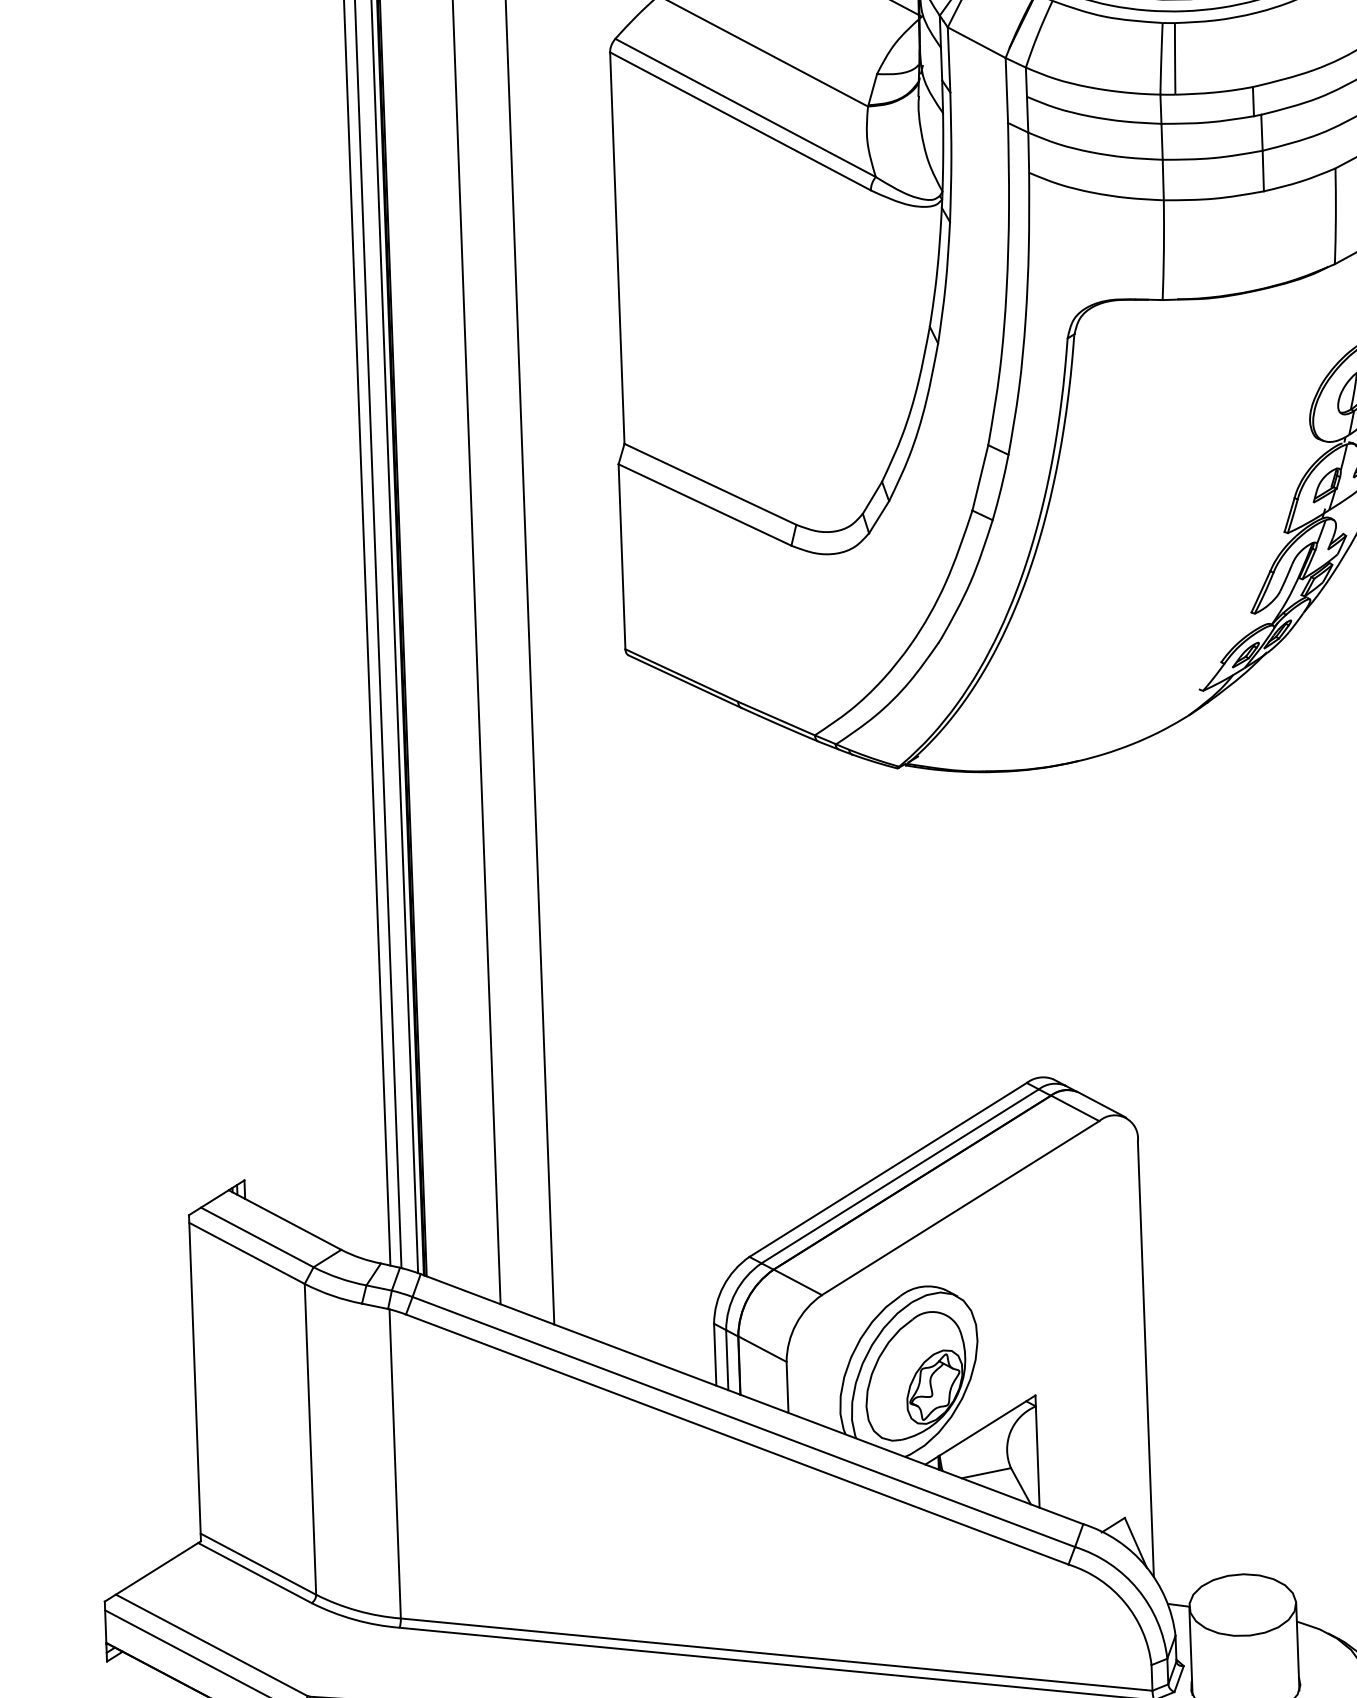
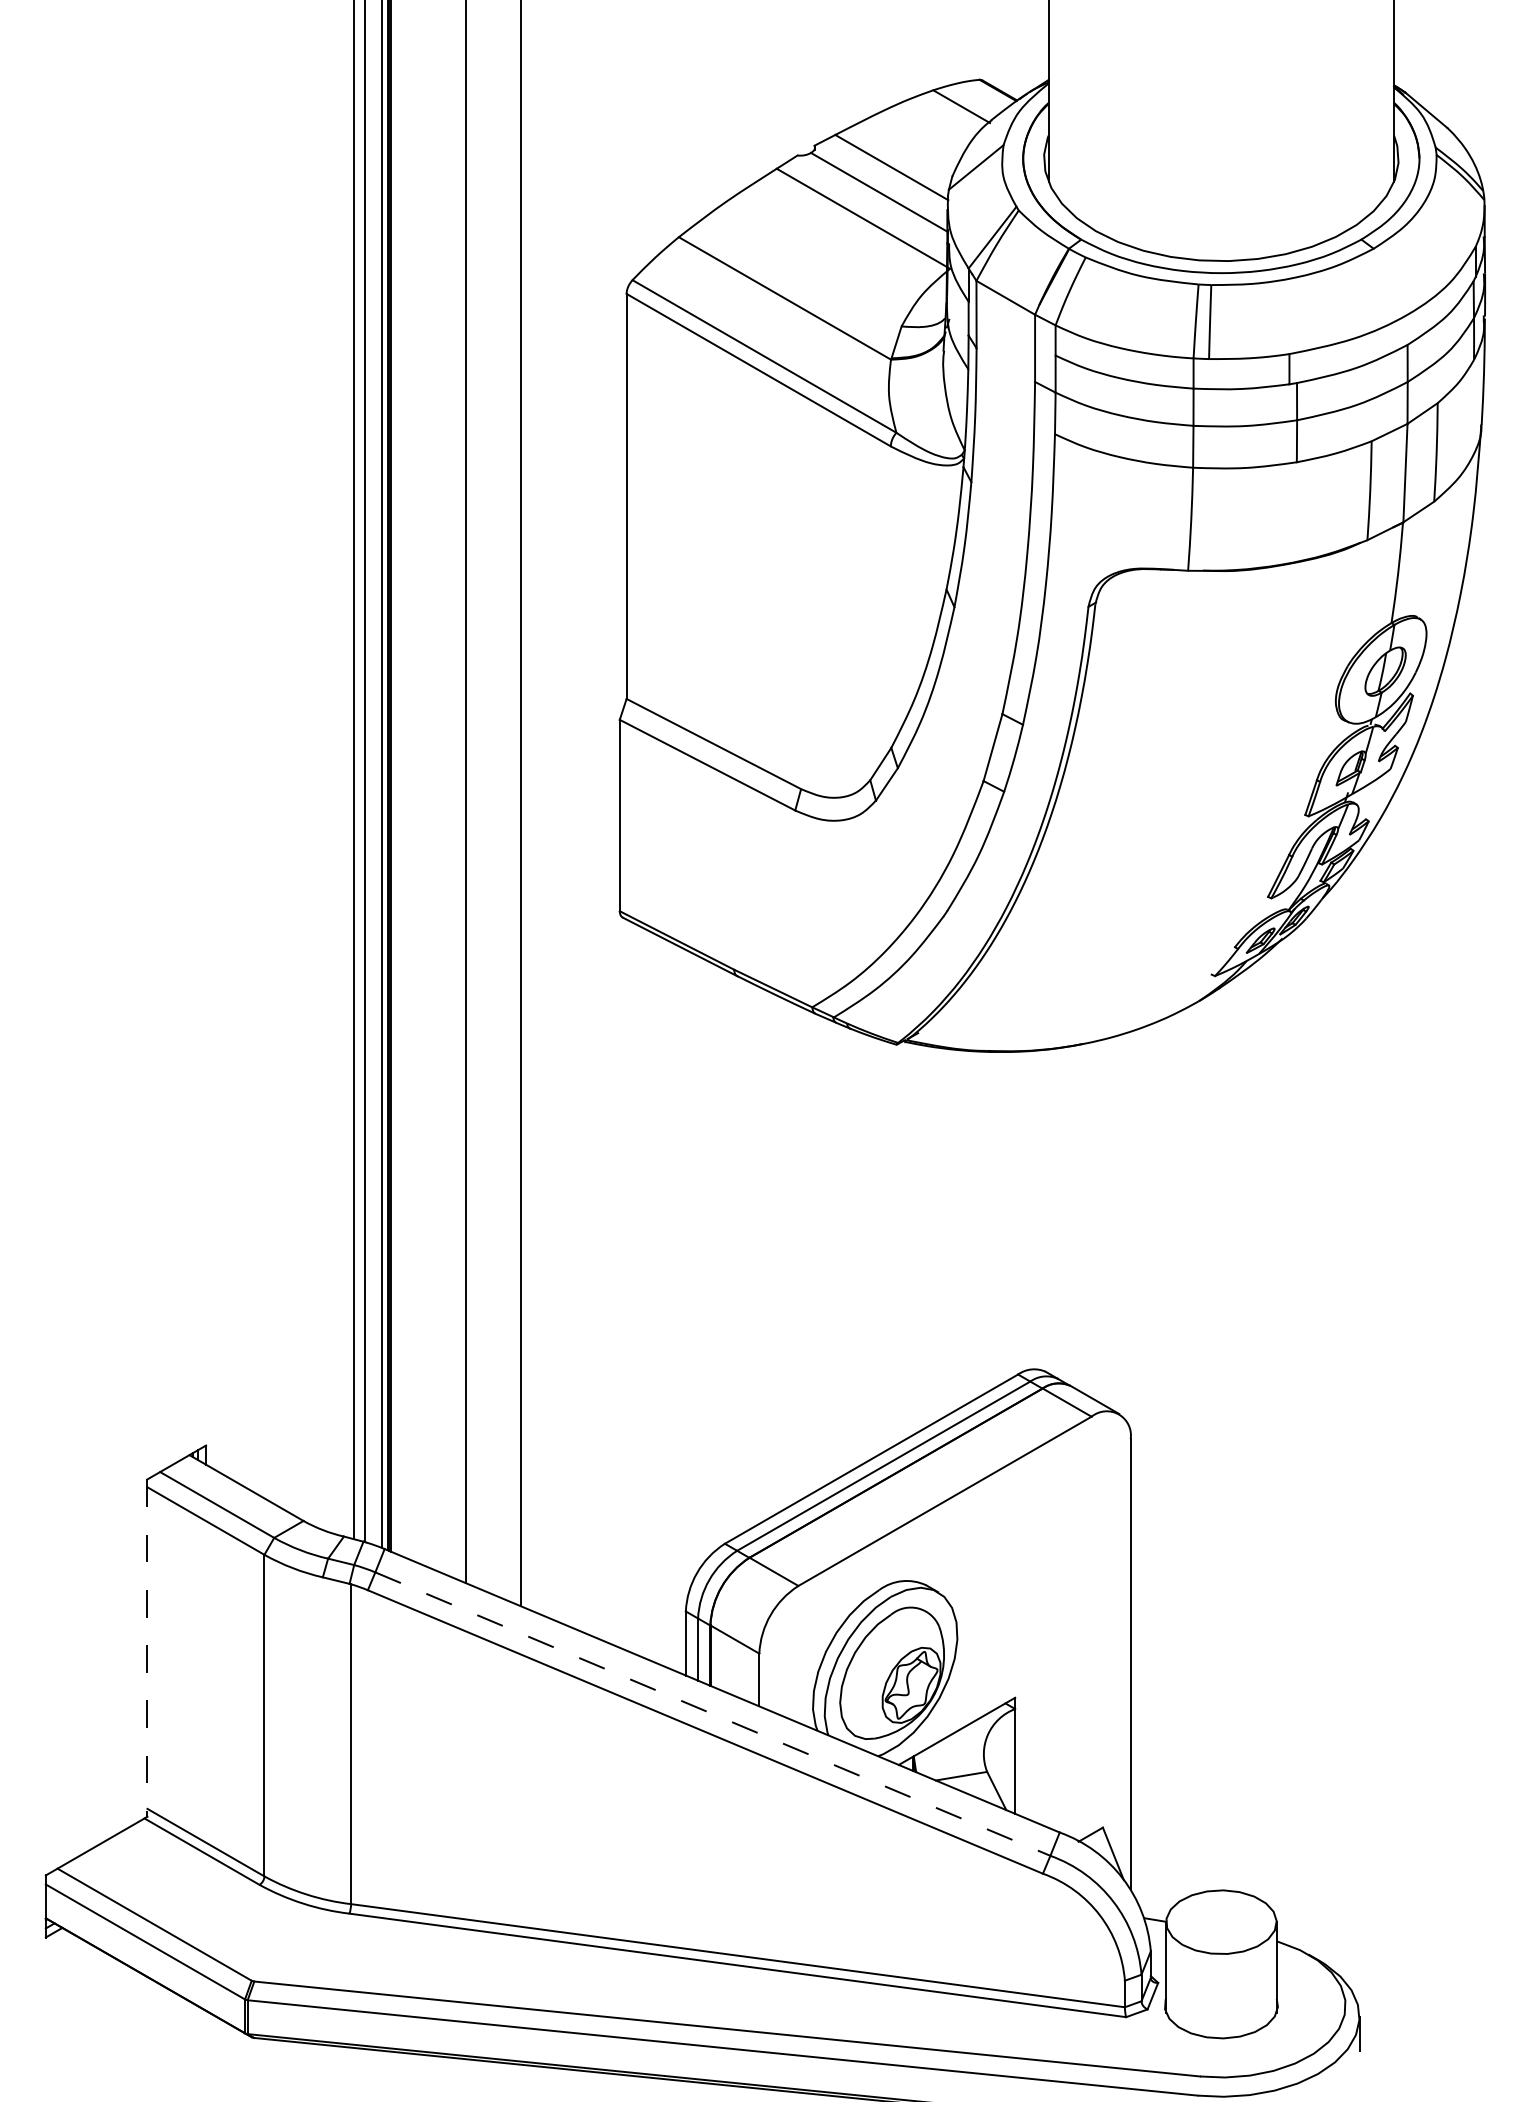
line: (195, 1378) -> (147, 1648), solid -> dashed
line: (744, 1422) -> (713, 1714), solid -> dashed

